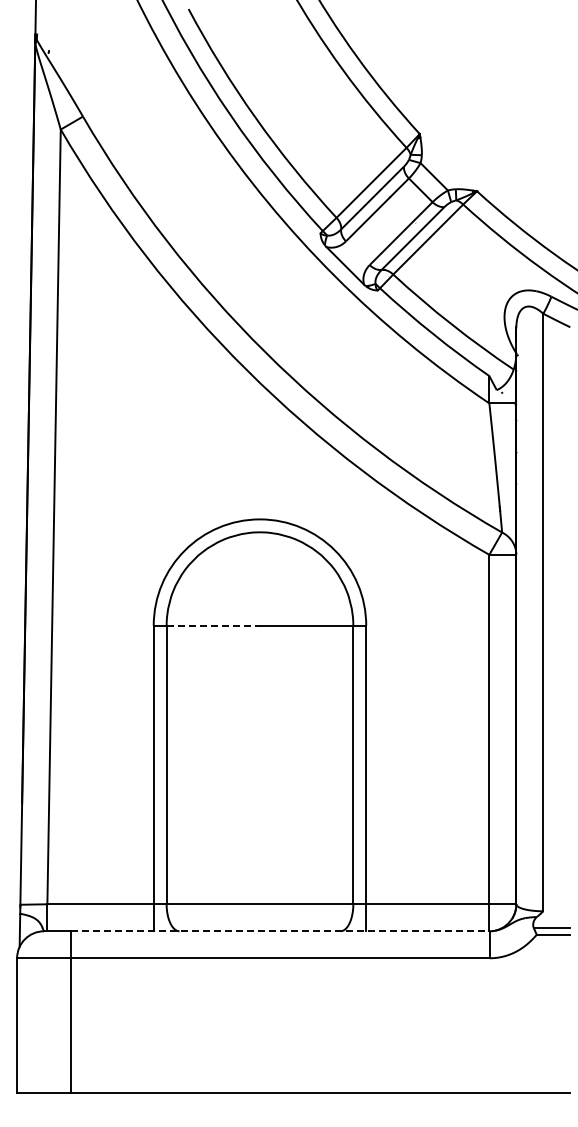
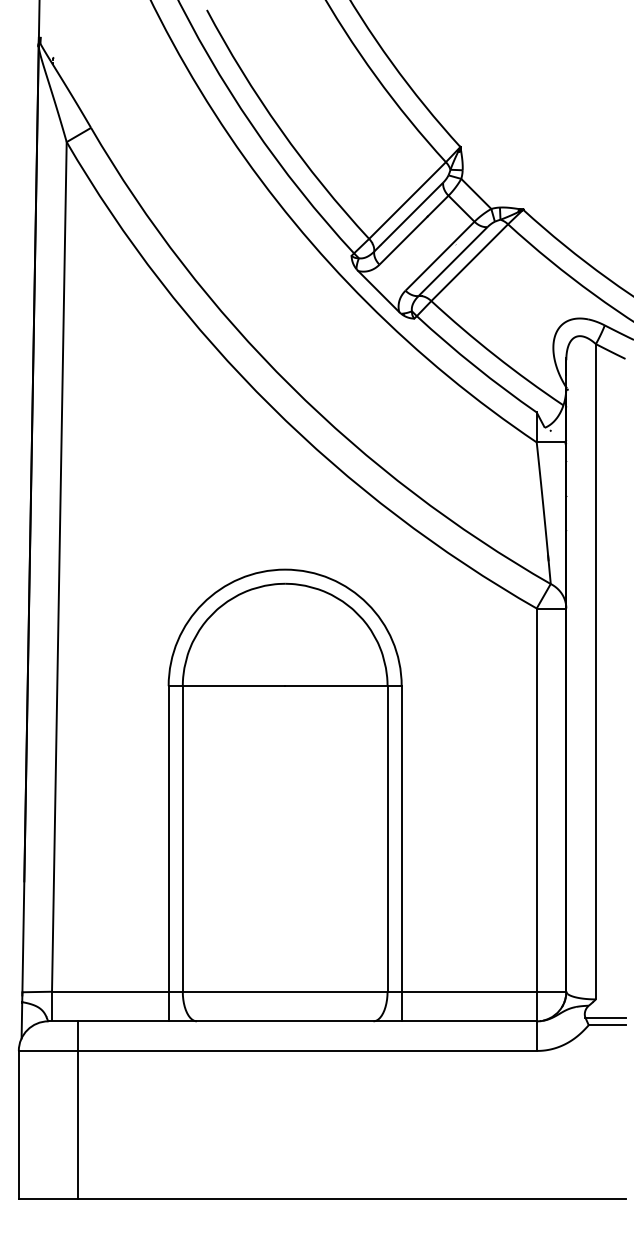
line: (213, 625) -> (234, 685), dashed -> solid
line: (281, 931) -> (308, 1021), dashed -> solid

